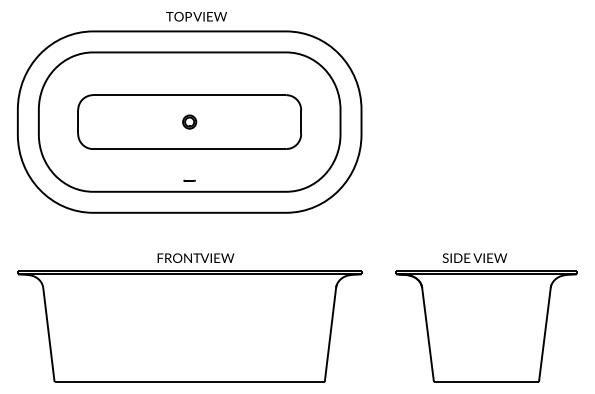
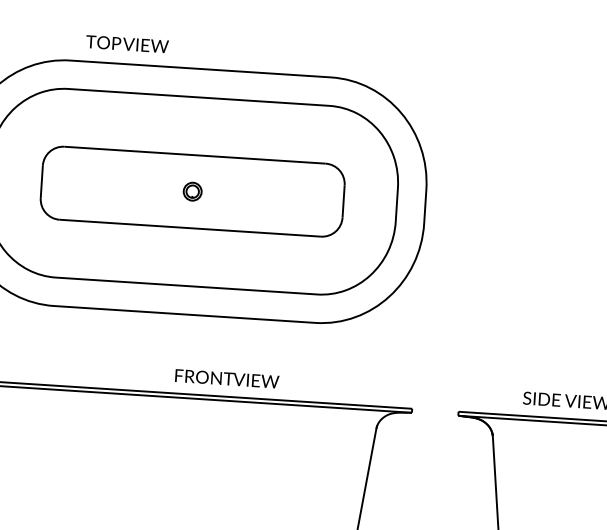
text: (196, 16) -> (127, 43), moved
line: (189, 180) -> (187, 270), removed
text: (195, 257) -> (226, 377), moved

